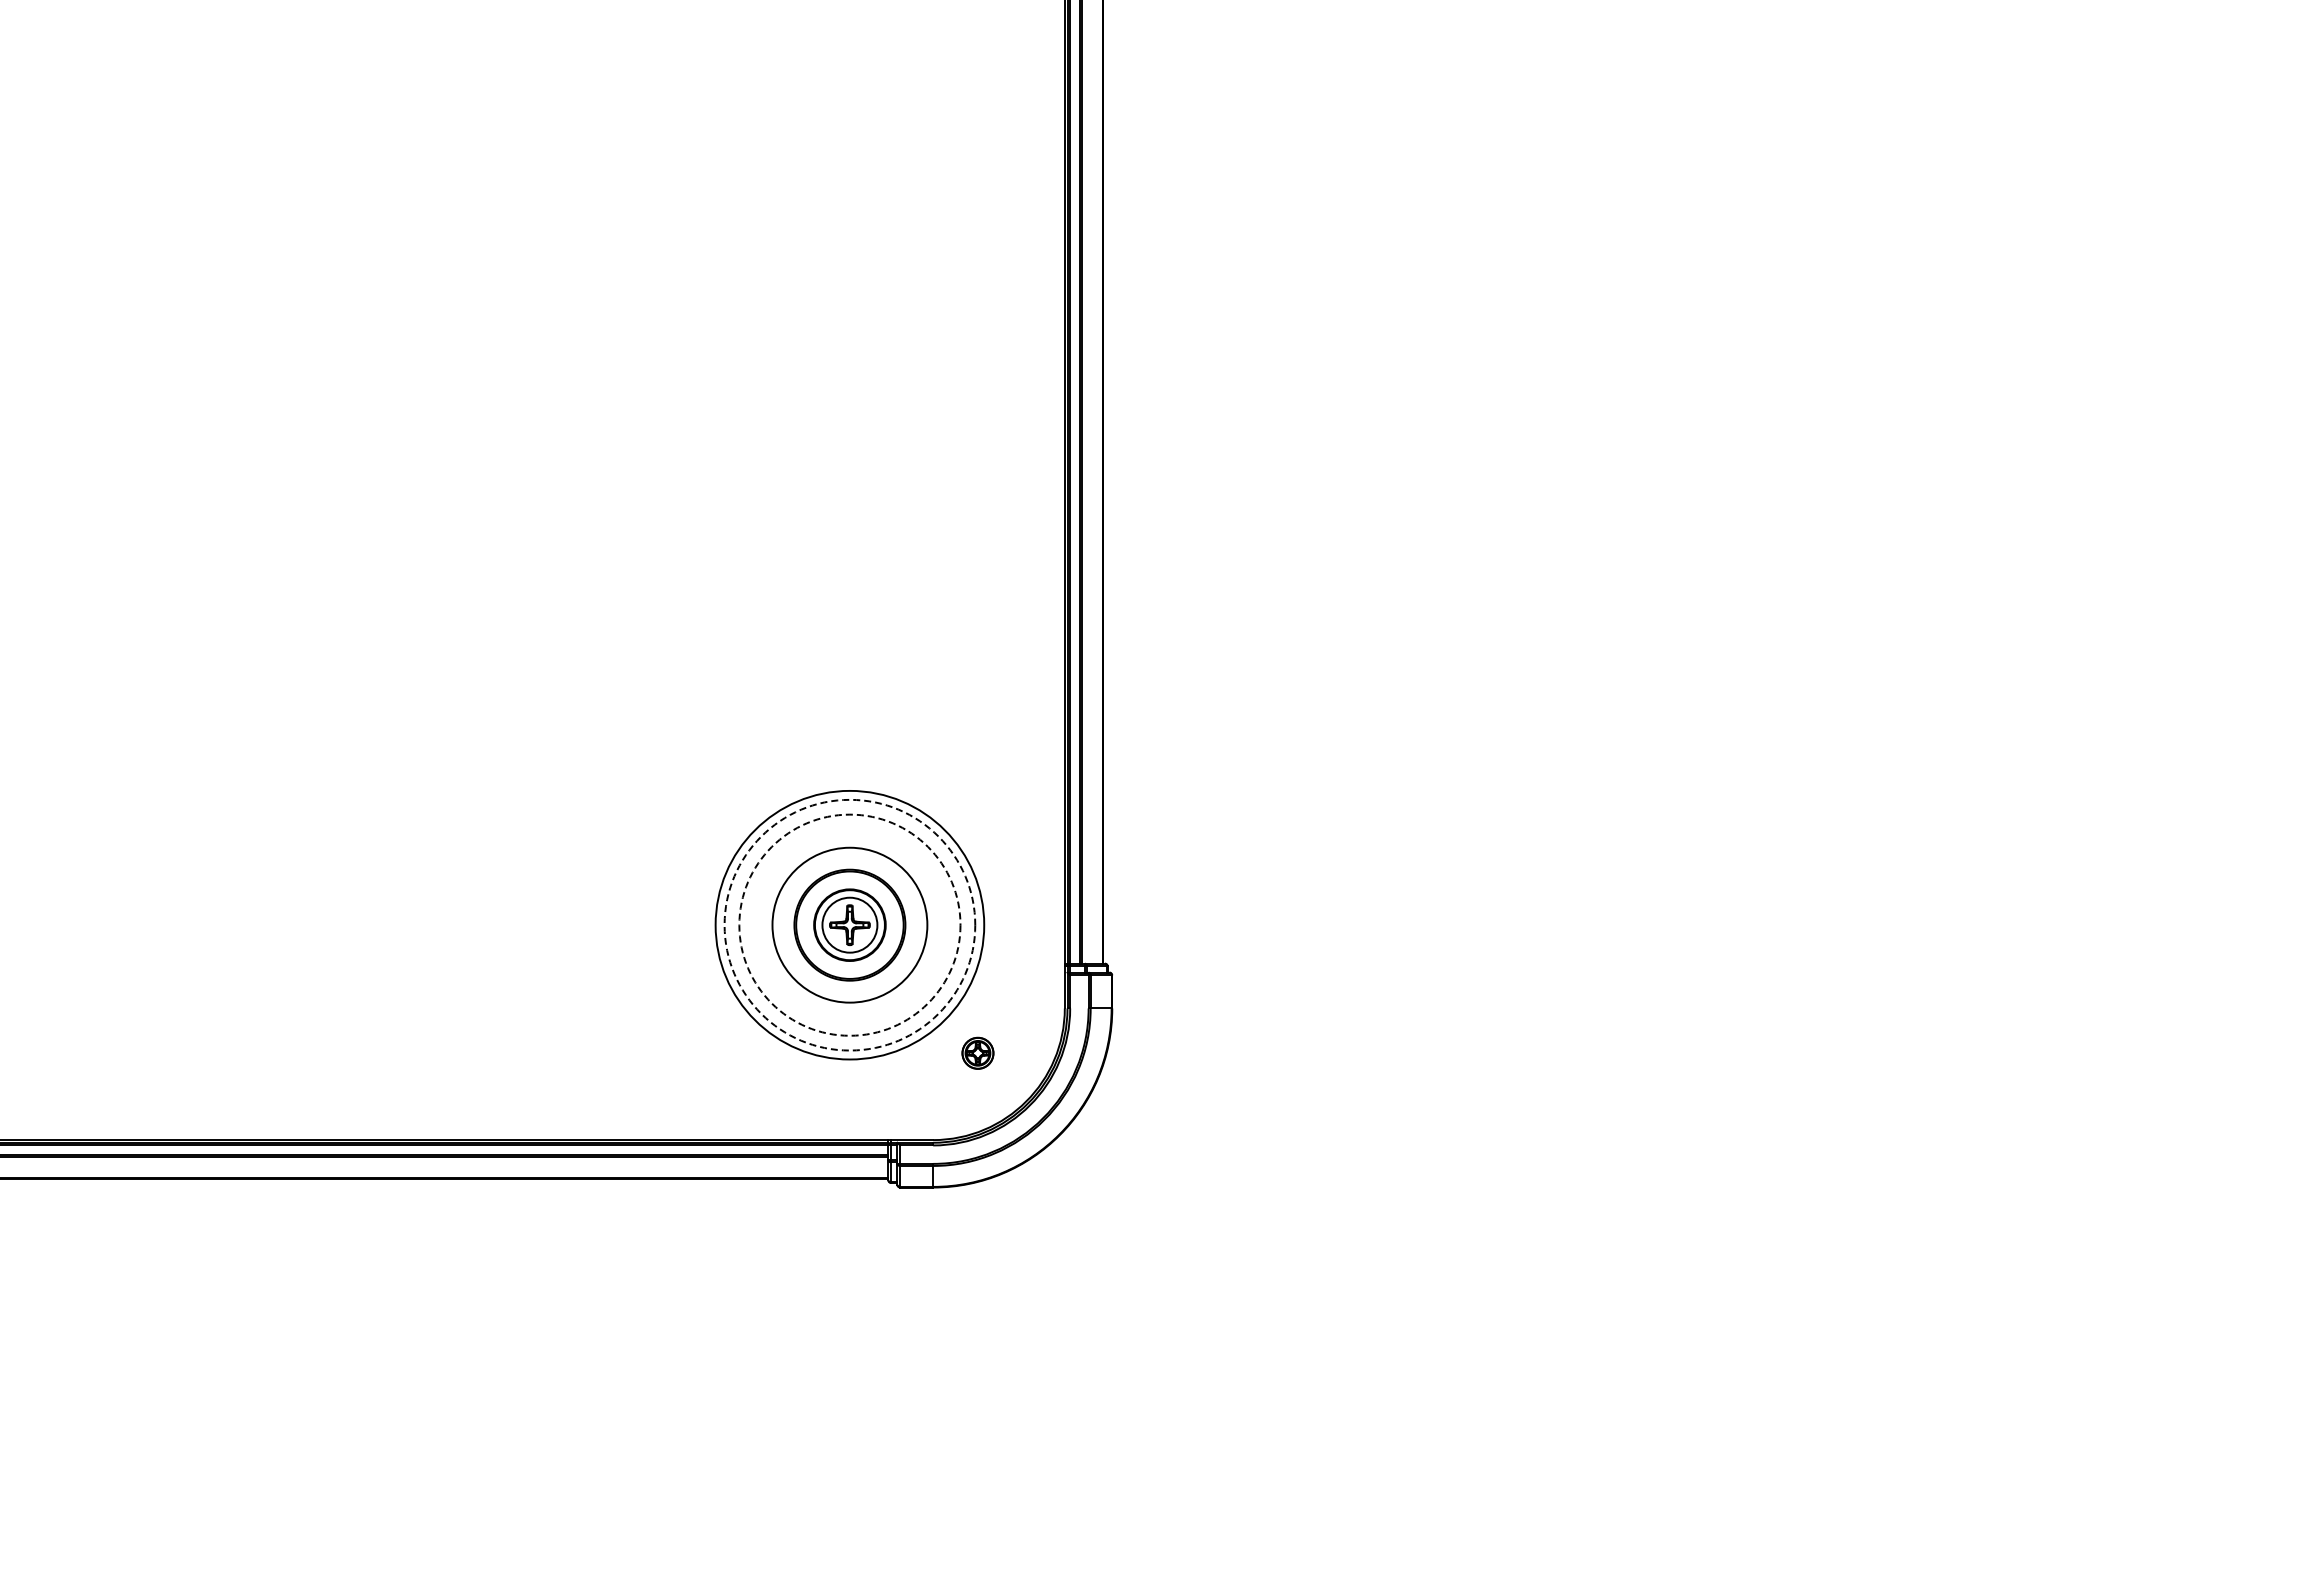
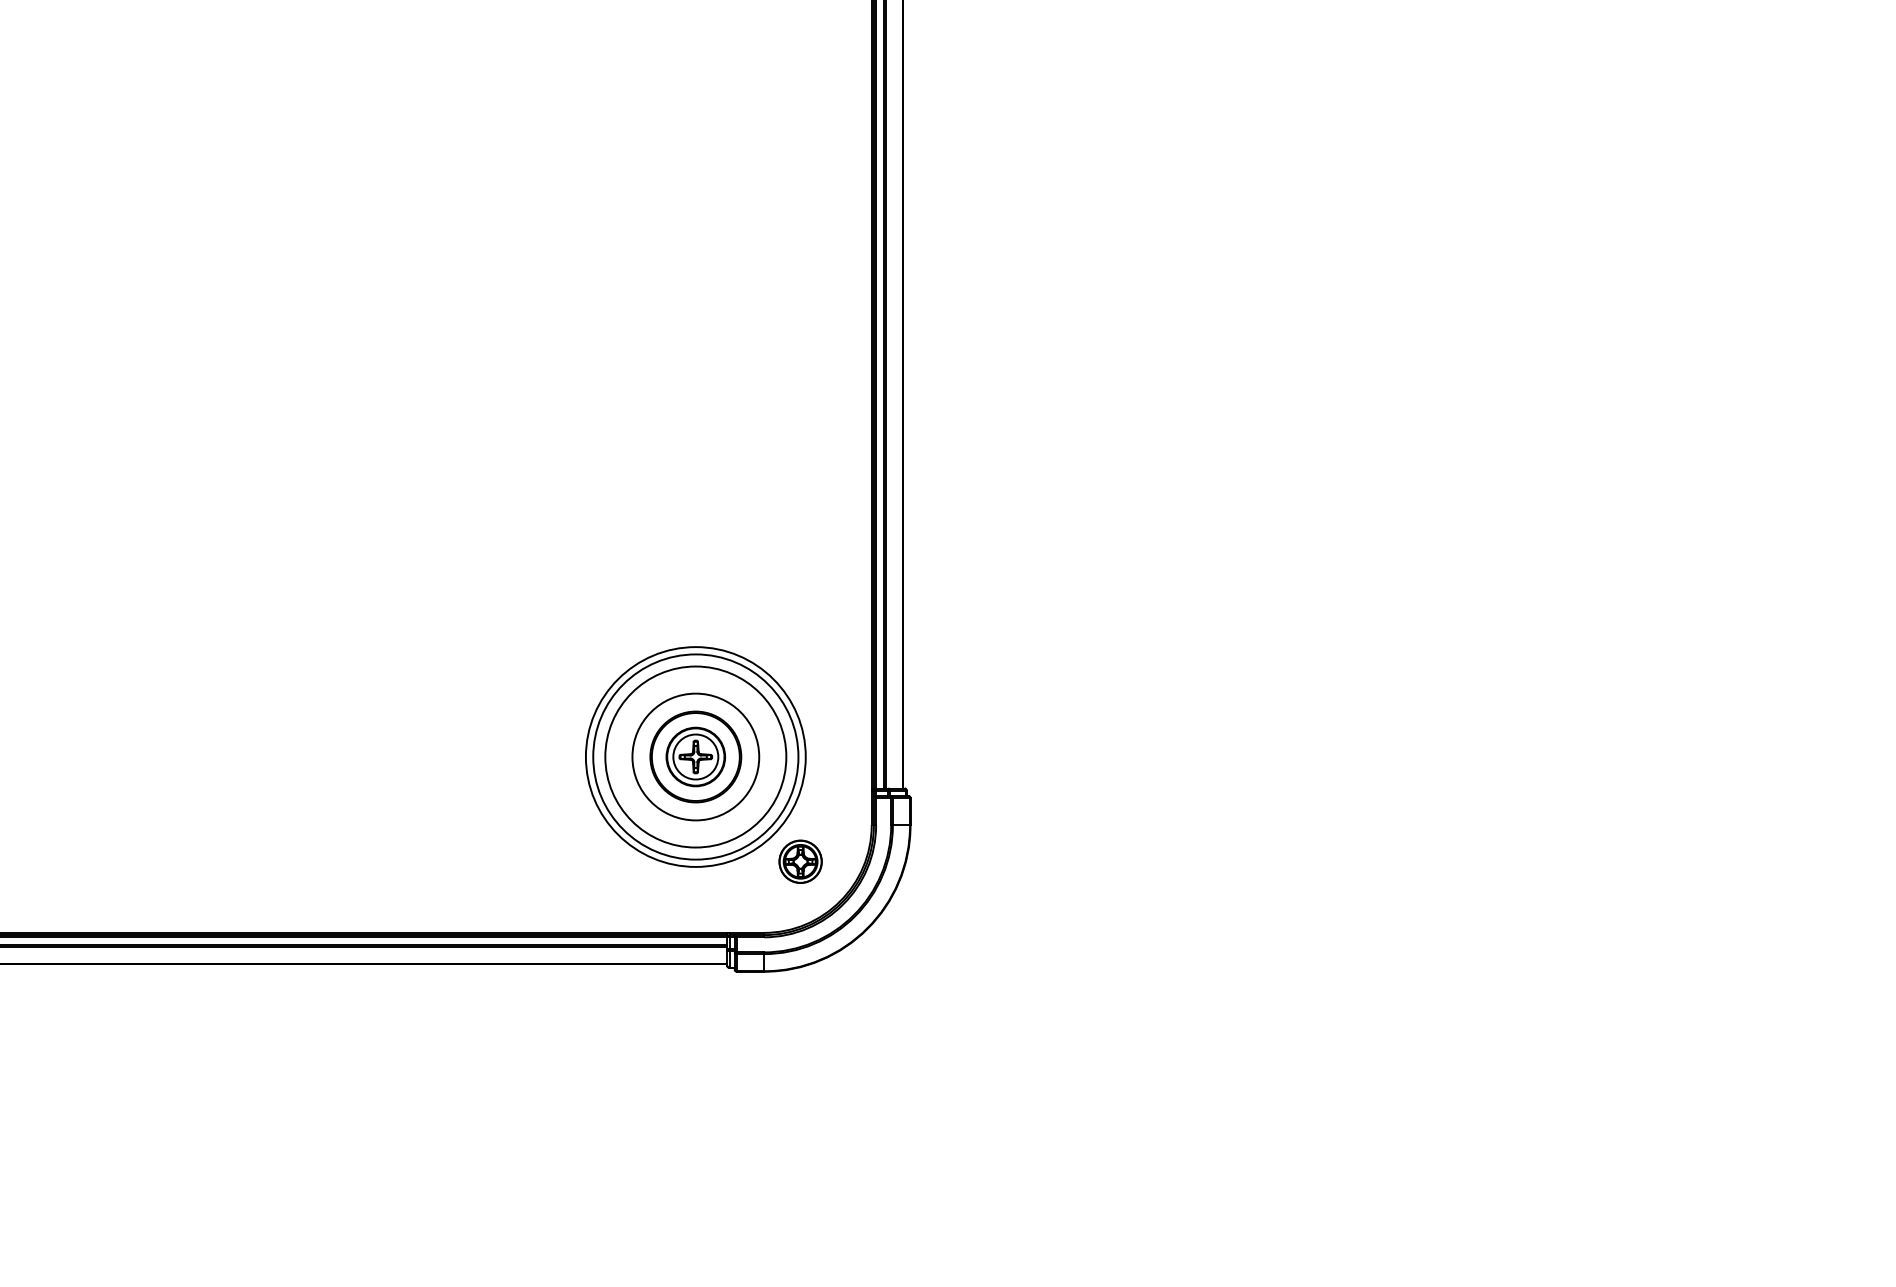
circle: (849, 924) -> (695, 756), dashed -> solid
circle: (849, 924) -> (695, 756), dashed -> solid
part: (977, 1053) -> (800, 862), size x1.67

